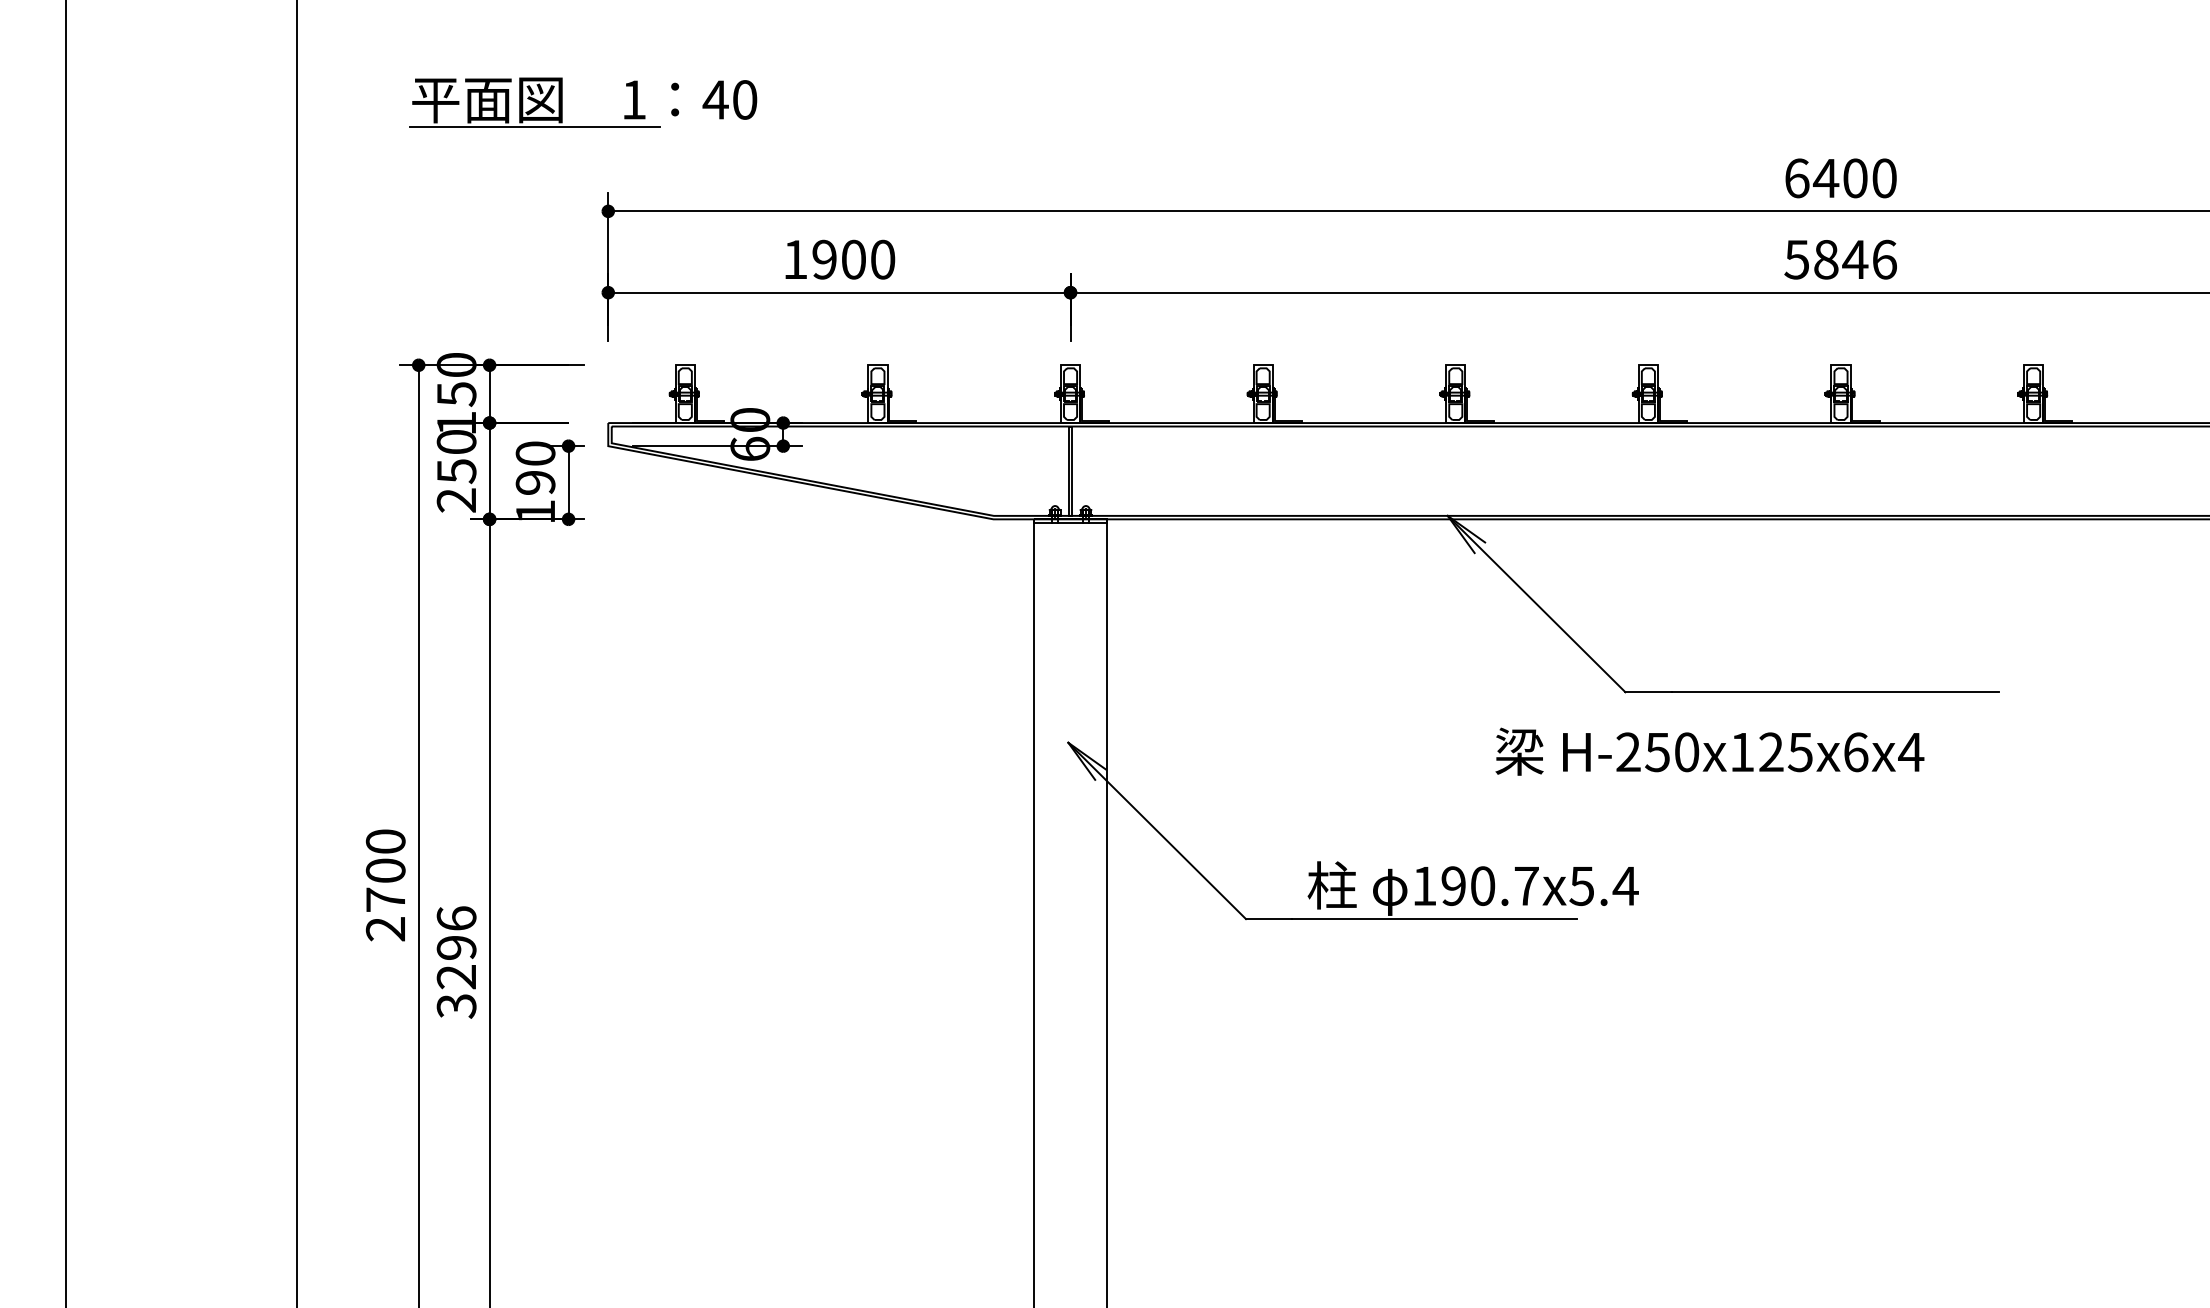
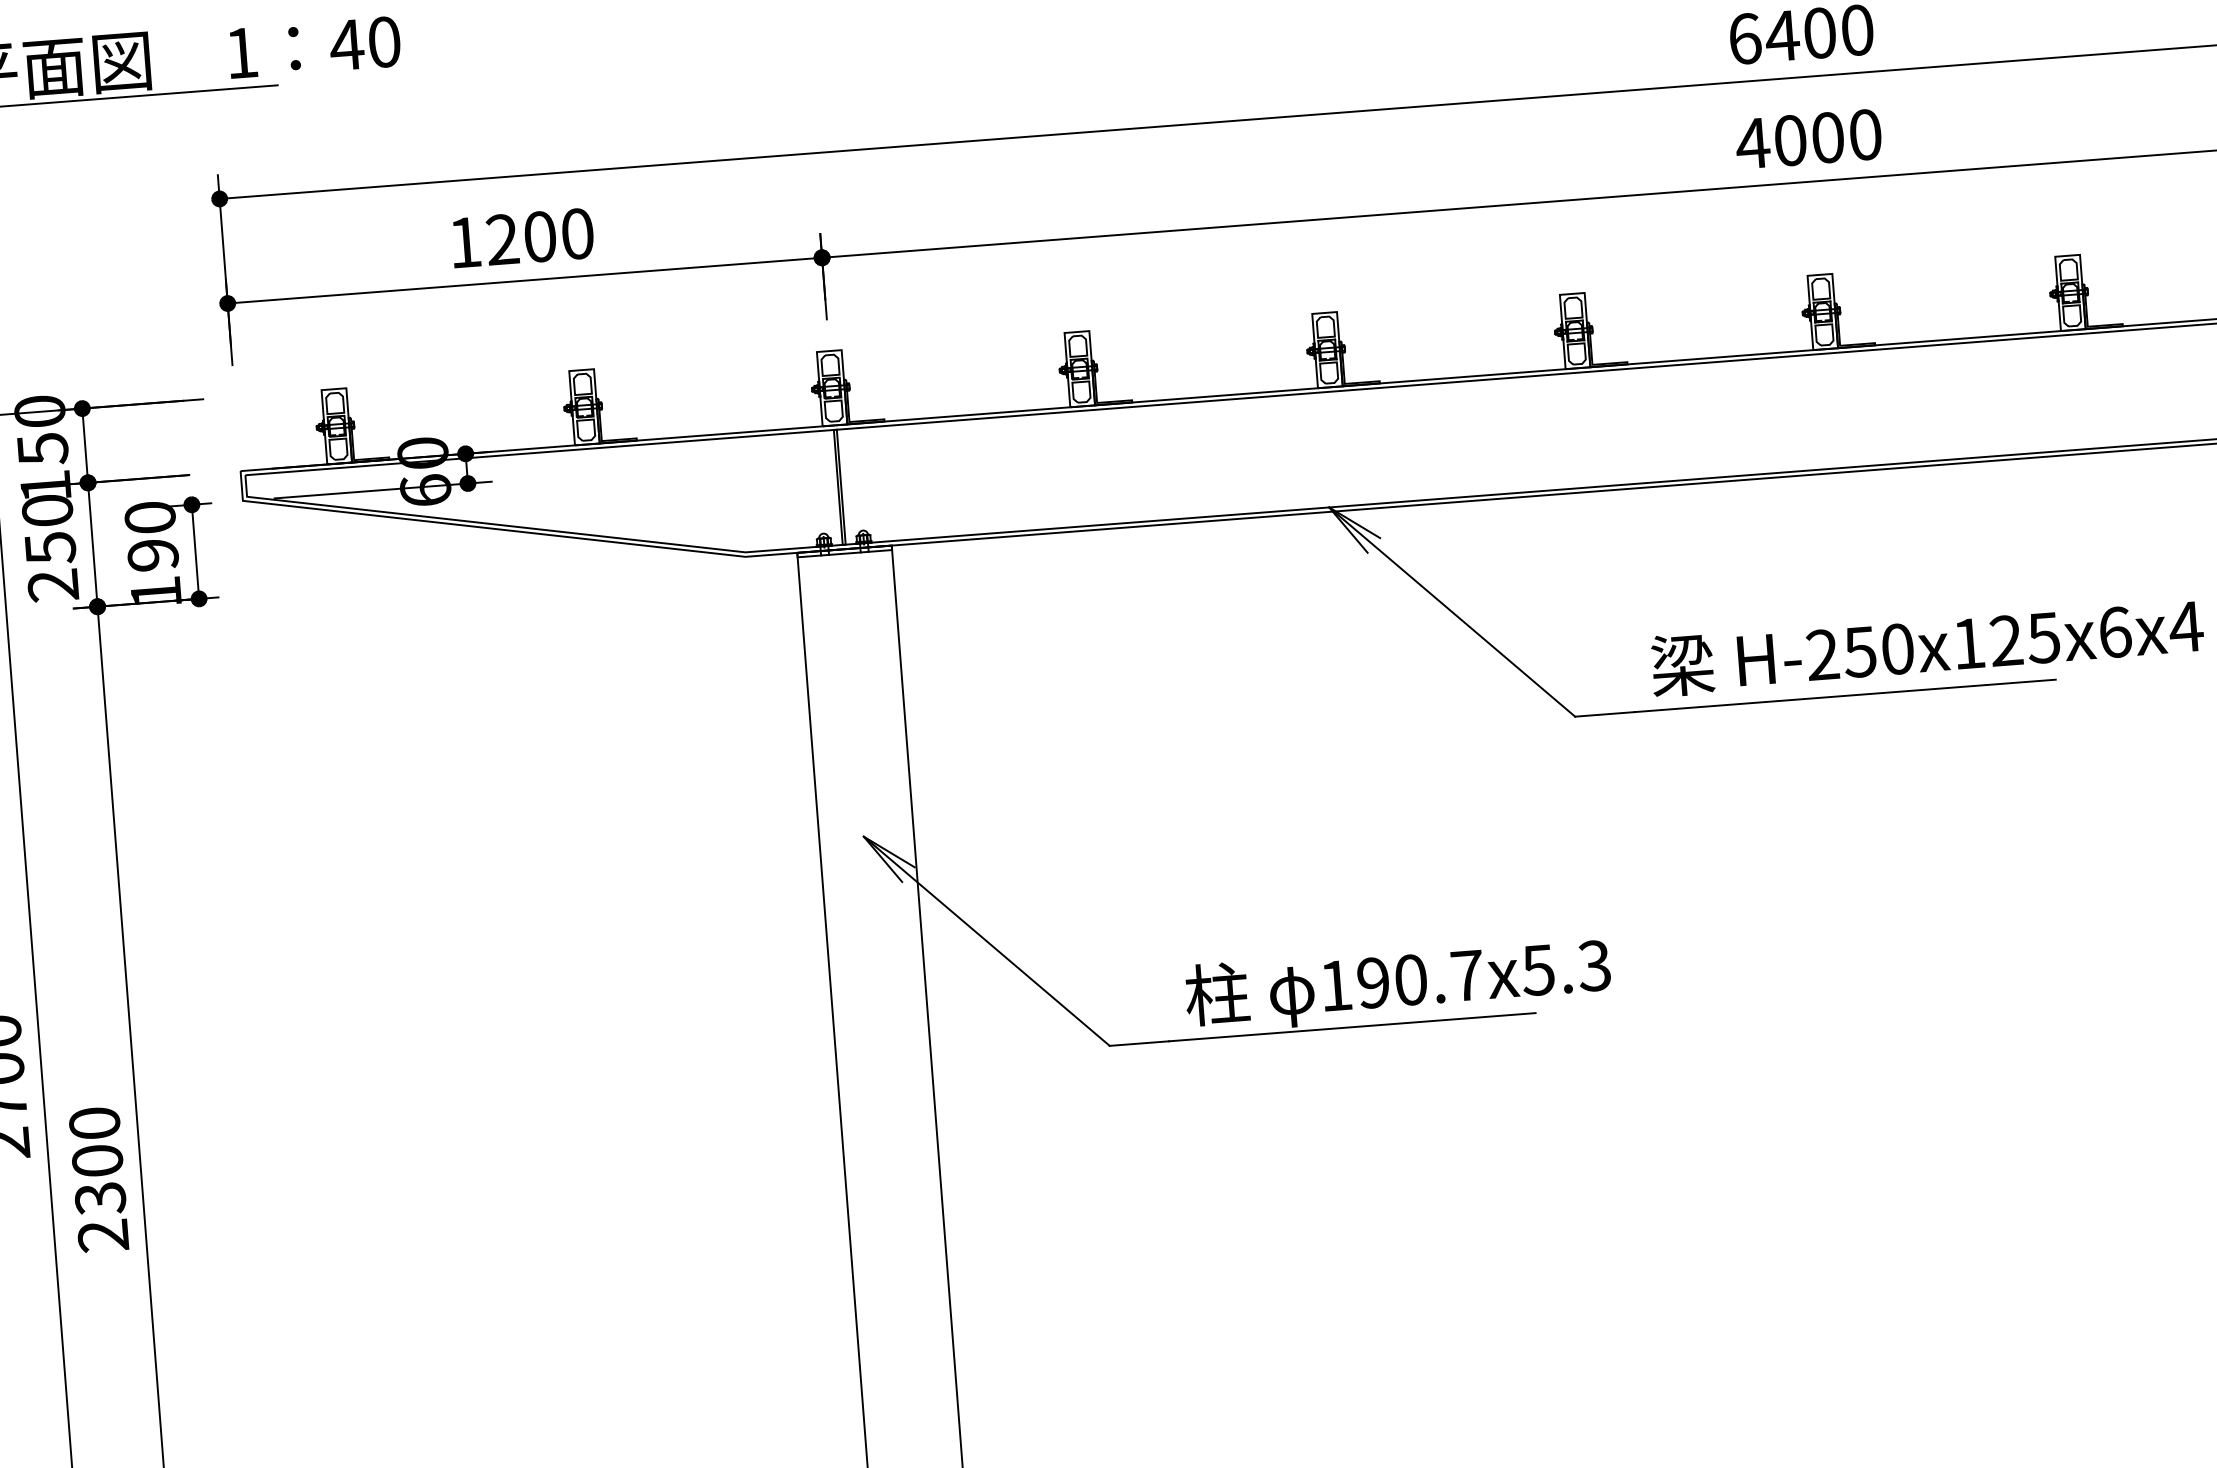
text: (824, 259) -> (502, 239), 1900 -> 1200
text: (1839, 259) -> (1807, 139), 5846 -> 4000
text: (1709, 751) -> (1926, 645), moved
text: (1625, 886) -> (1594, 966), 190.7x5.4 -> 190.7x5.3
text: (456, 962) -> (98, 1179), 3296 -> 2300

